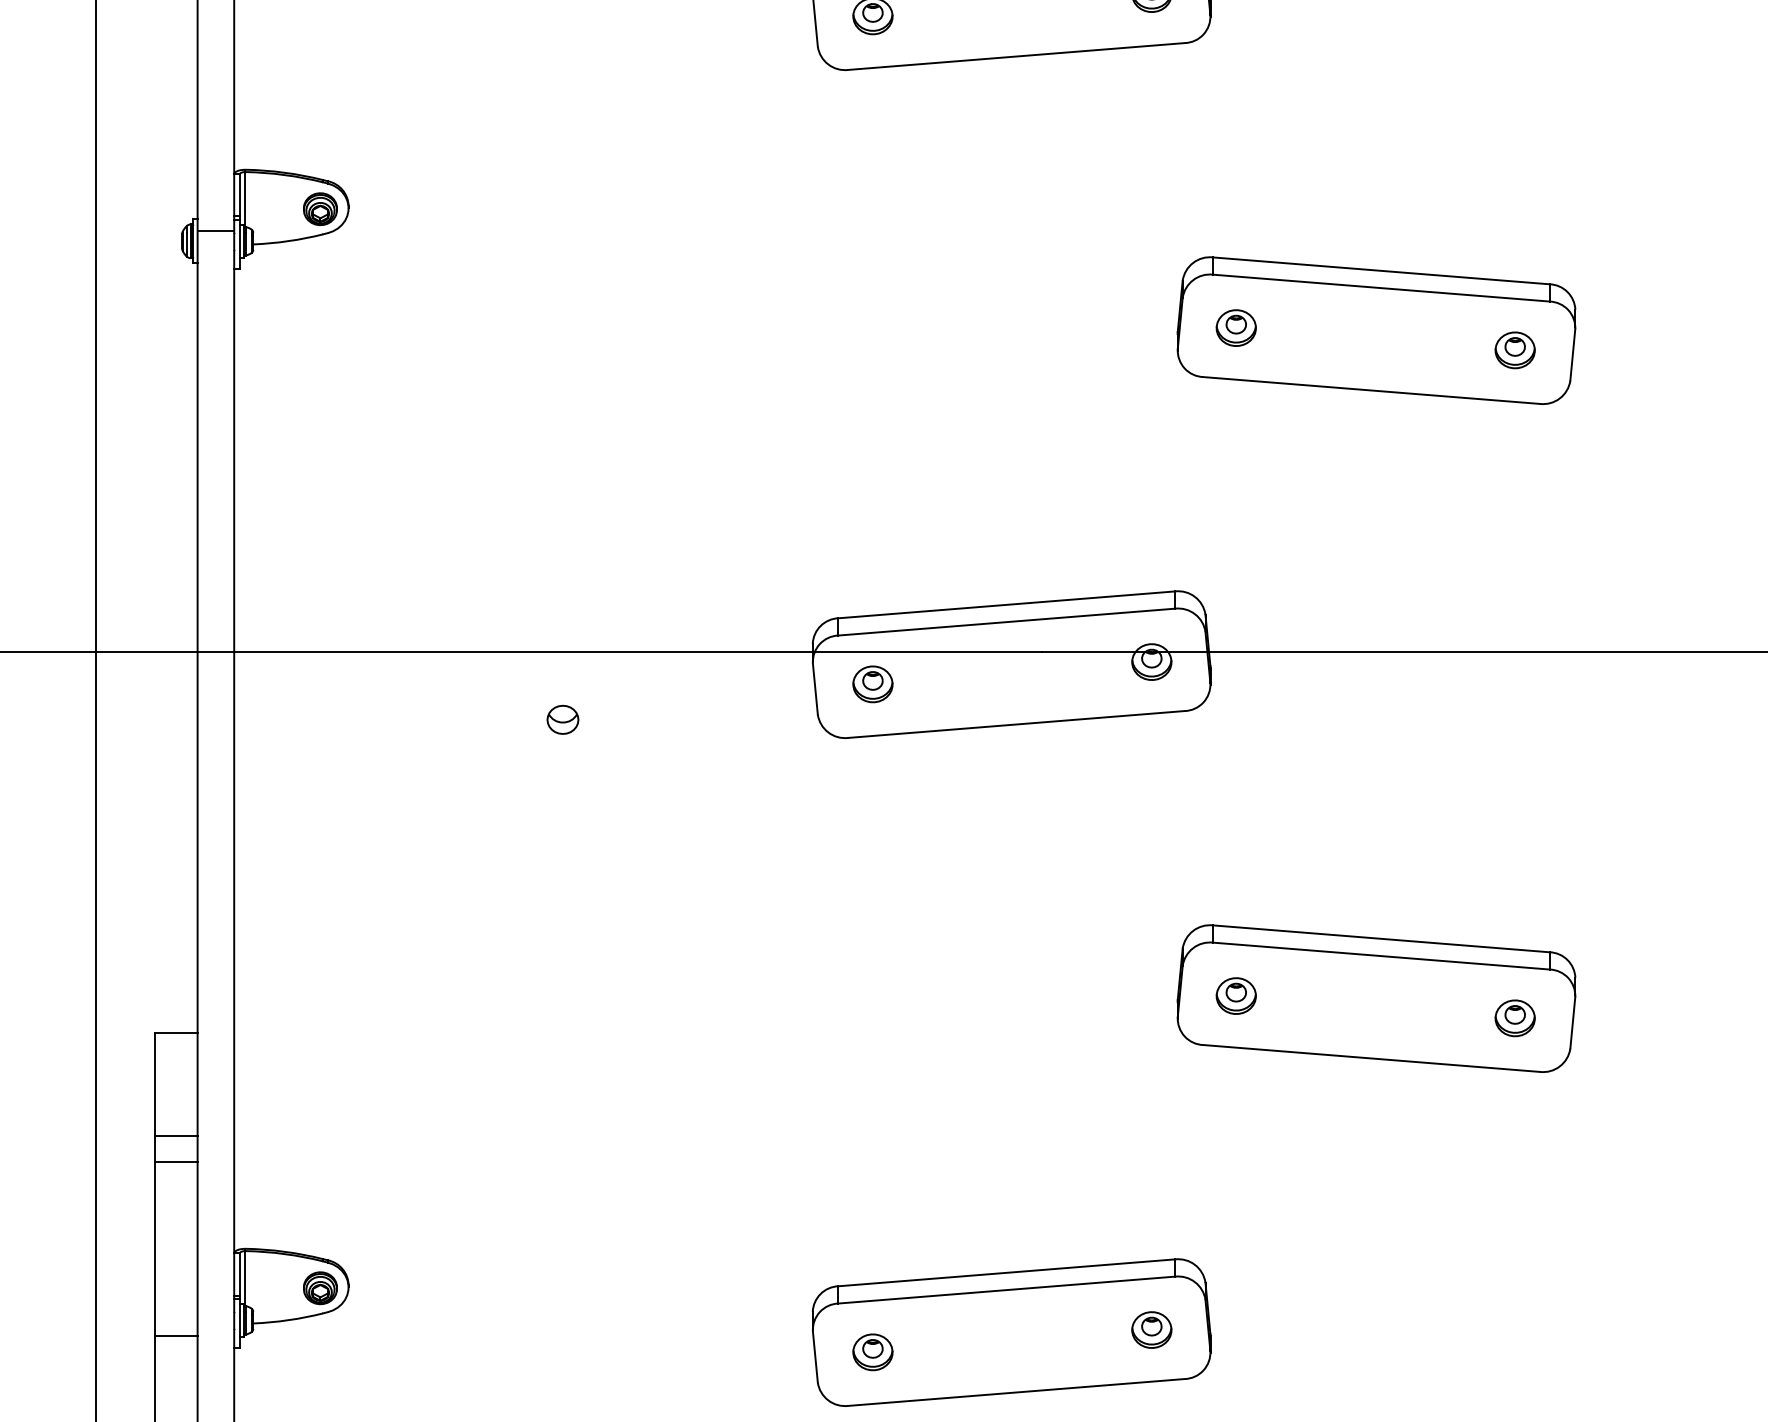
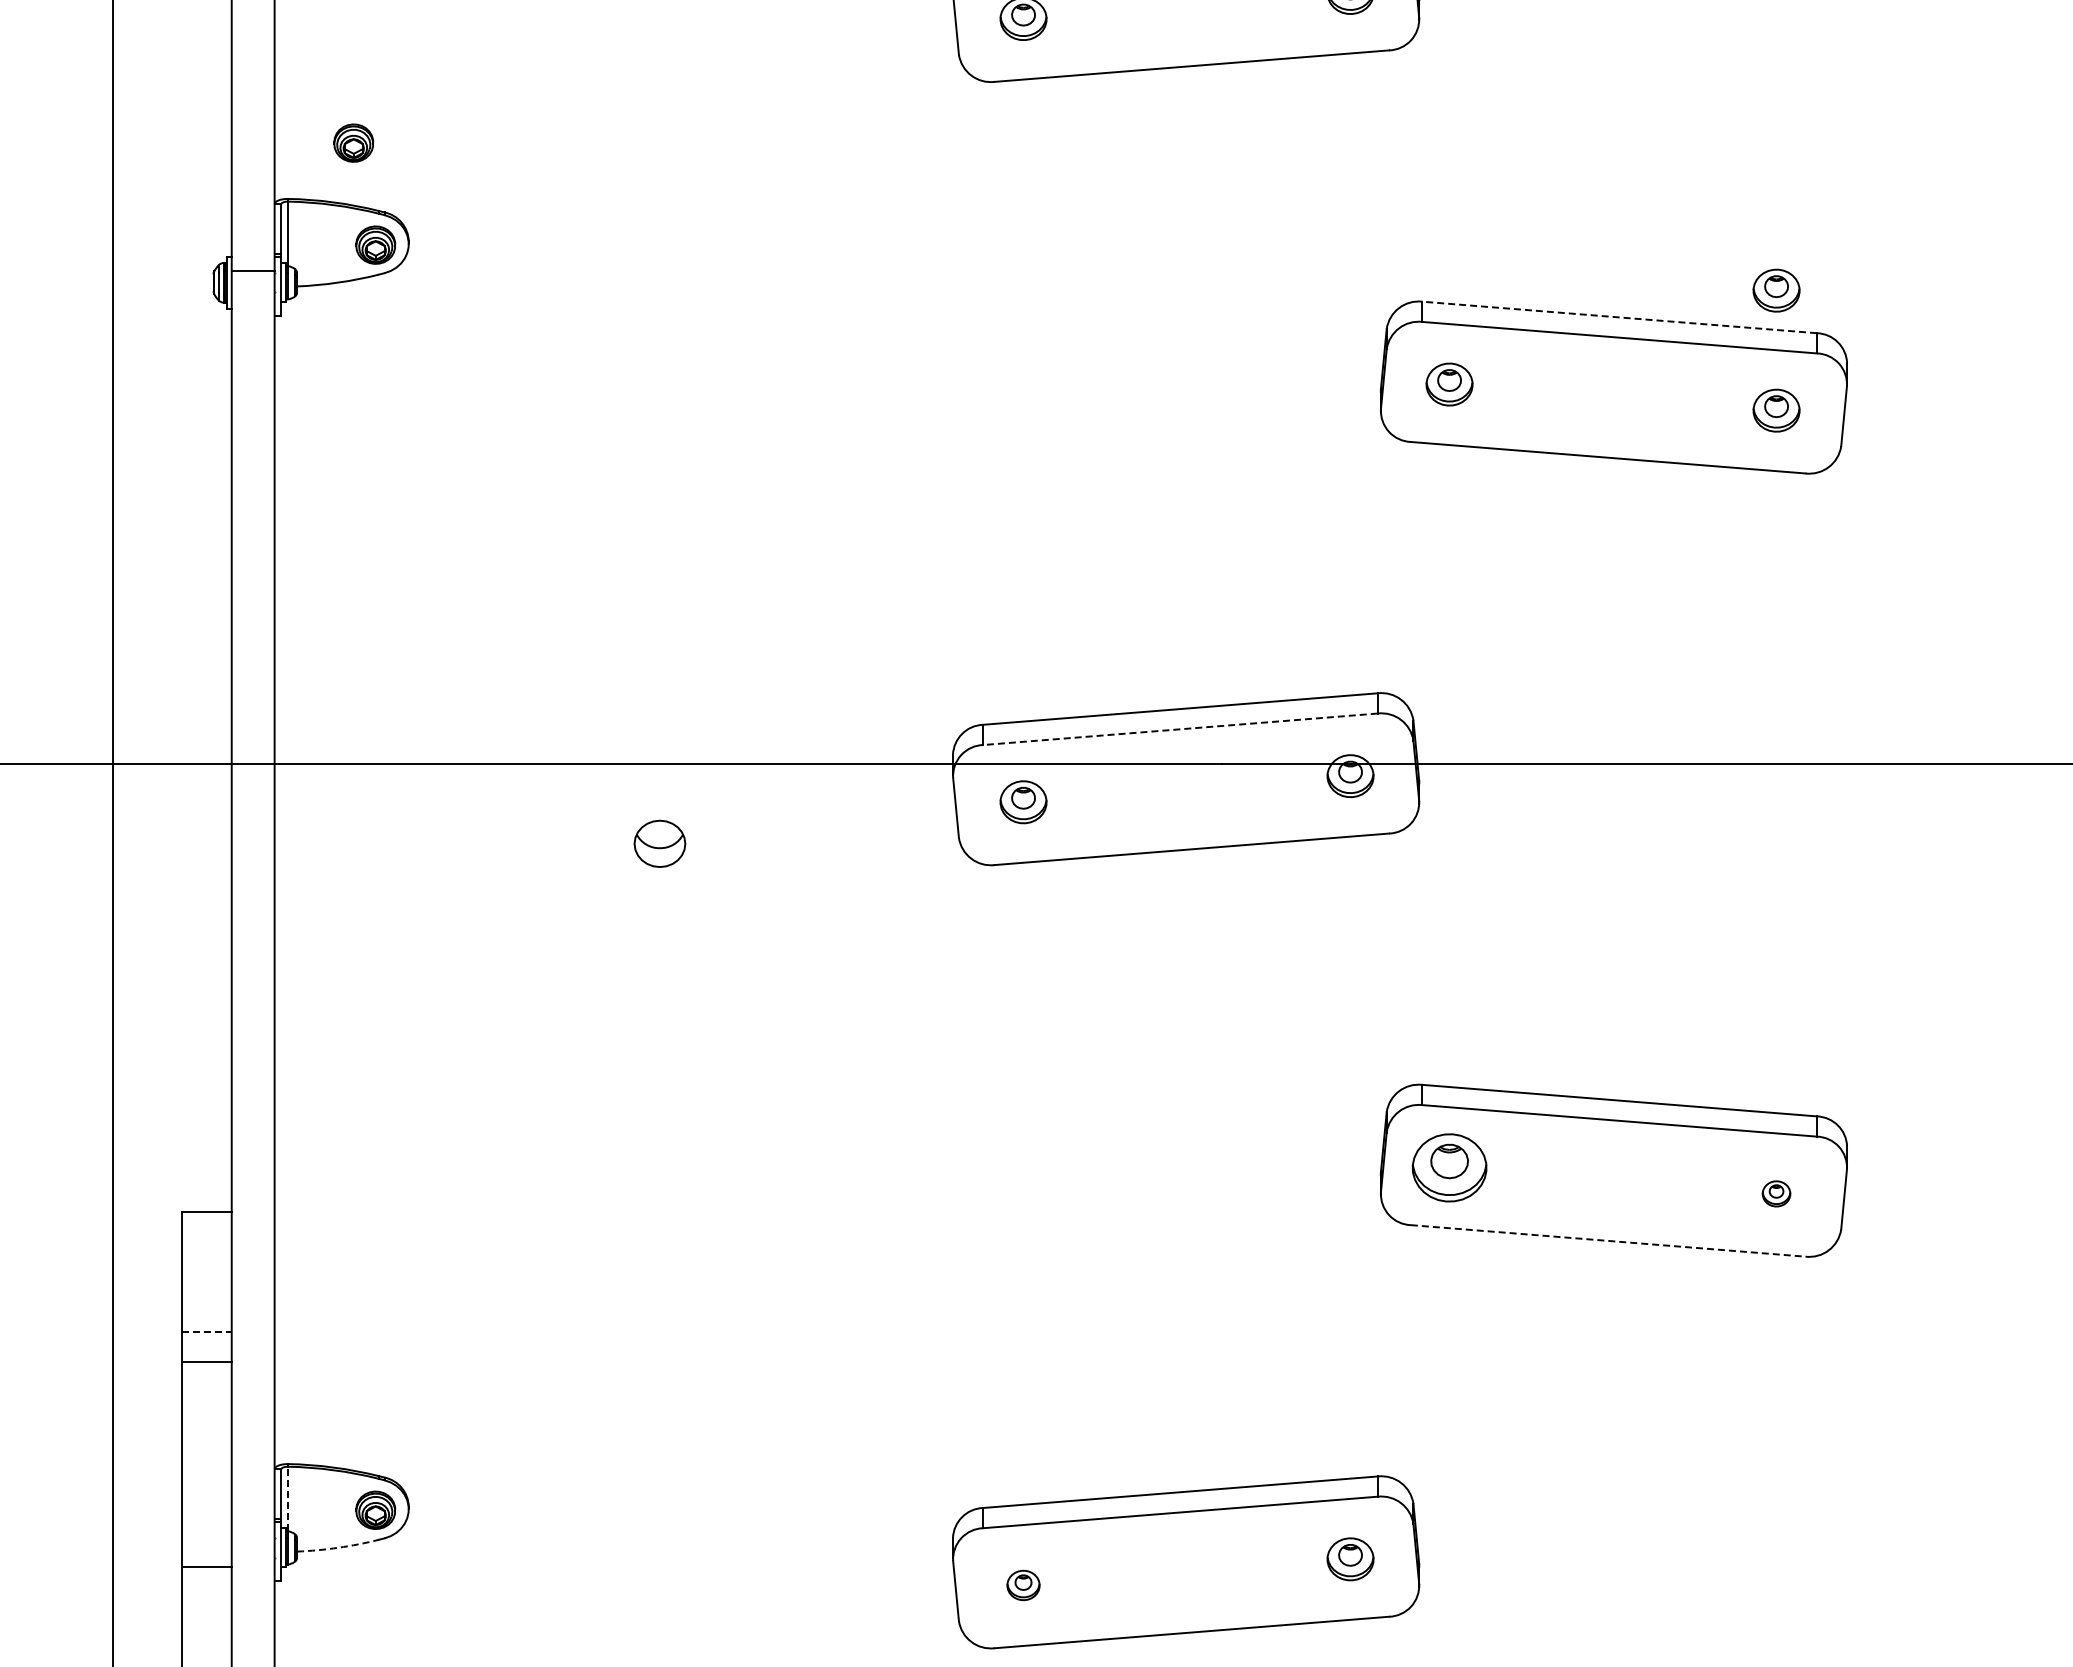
part: (301, 121) -> (353, 142), added
part: (1515, 247) -> (1776, 290), added
line: (1381, 270) -> (1619, 317), solid -> dashed
line: (1006, 622) -> (1180, 729), solid -> dashed
part: (563, 719) -> (660, 843), size x1.4
part: (1236, 995) -> (1449, 1167), size x1.6
part: (1515, 1018) -> (1776, 1193), size x0.6
line: (1371, 1058) -> (1608, 1240), solid -> dashed
line: (176, 1136) -> (206, 1332), solid -> dashed
line: (245, 1278) -> (287, 1498), solid -> dashed
arc: (288, 1319) -> (338, 1547), solid -> dashed
part: (872, 1352) -> (1023, 1585), size x0.7

